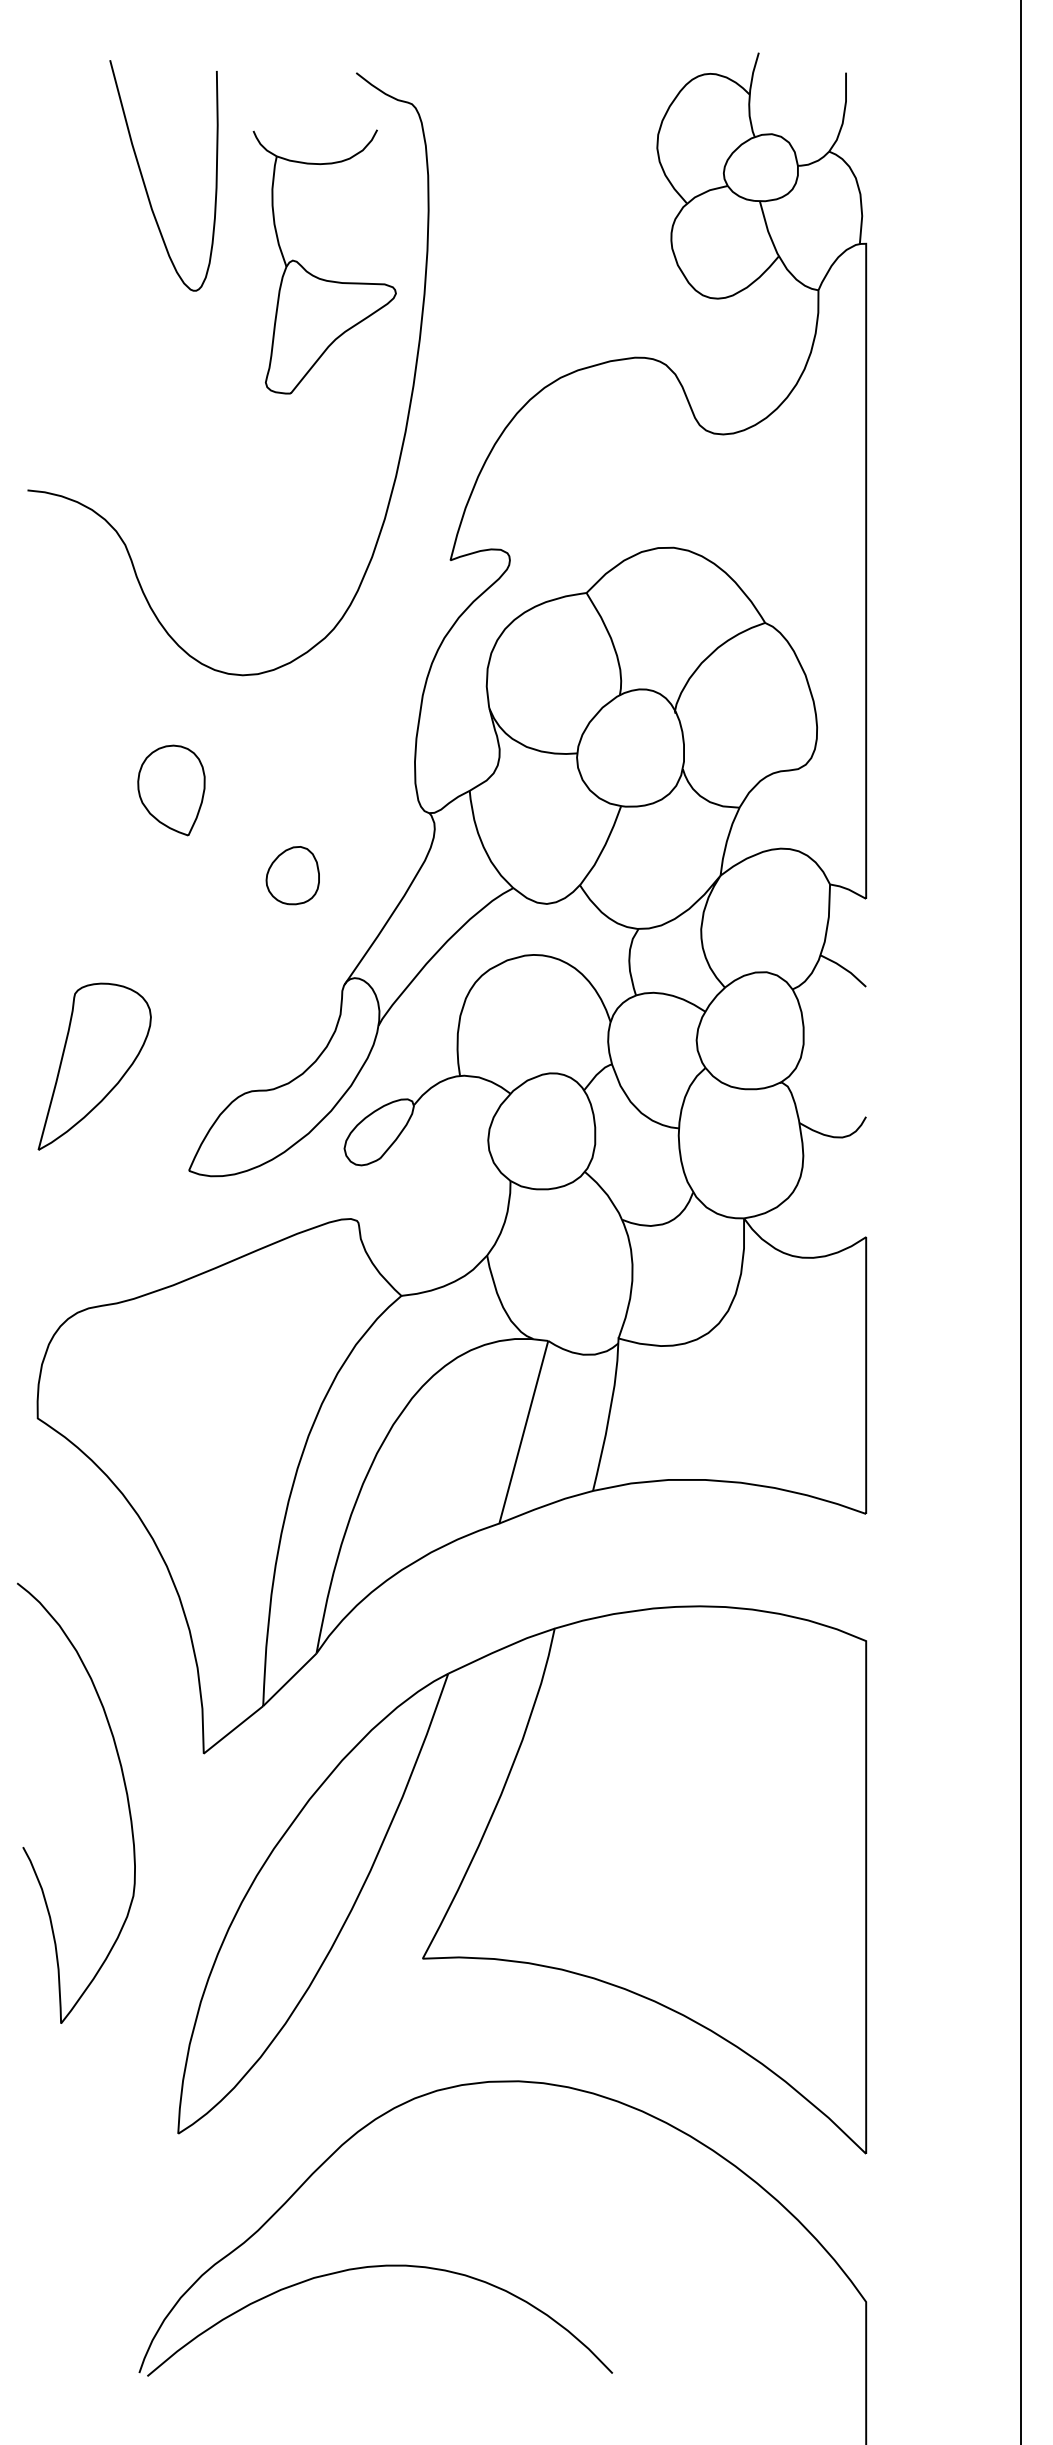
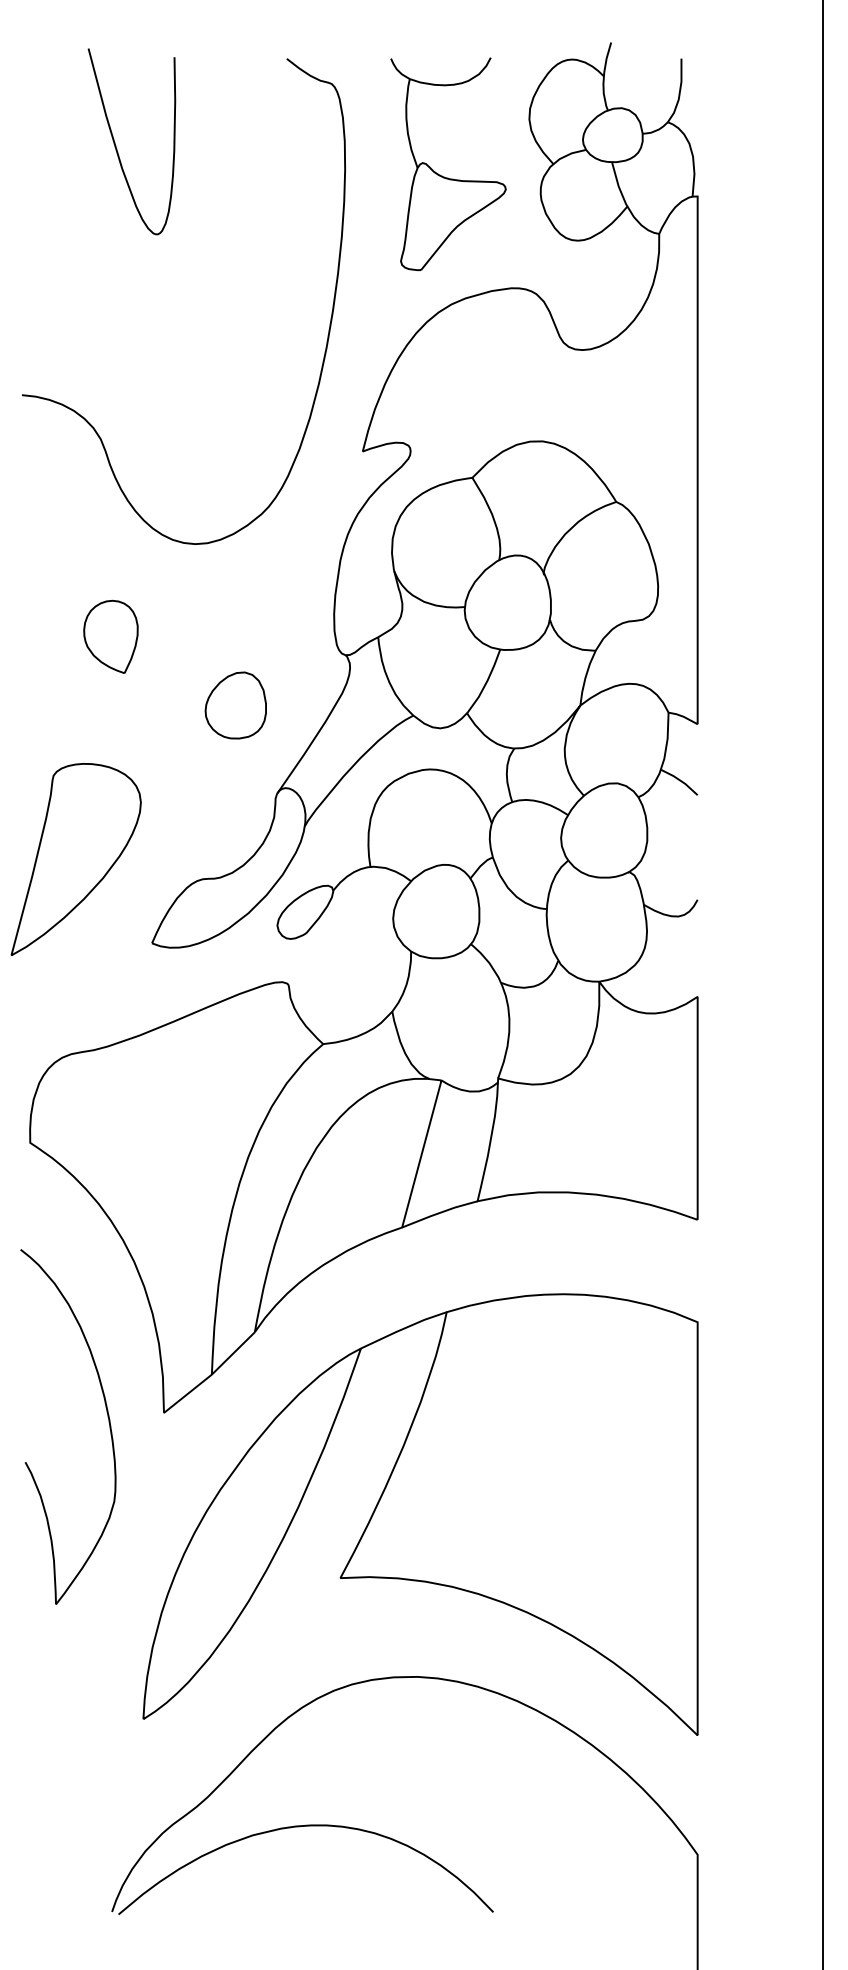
part: (317, 276) -> (442, 175), moved
part: (170, 789) -> (110, 636), moved
part: (292, 875) -> (235, 705), size x1.43
part: (93, 1066) -> (75, 859), size x1.43
curve: (124, 1791) -> (107, 1417), moved

